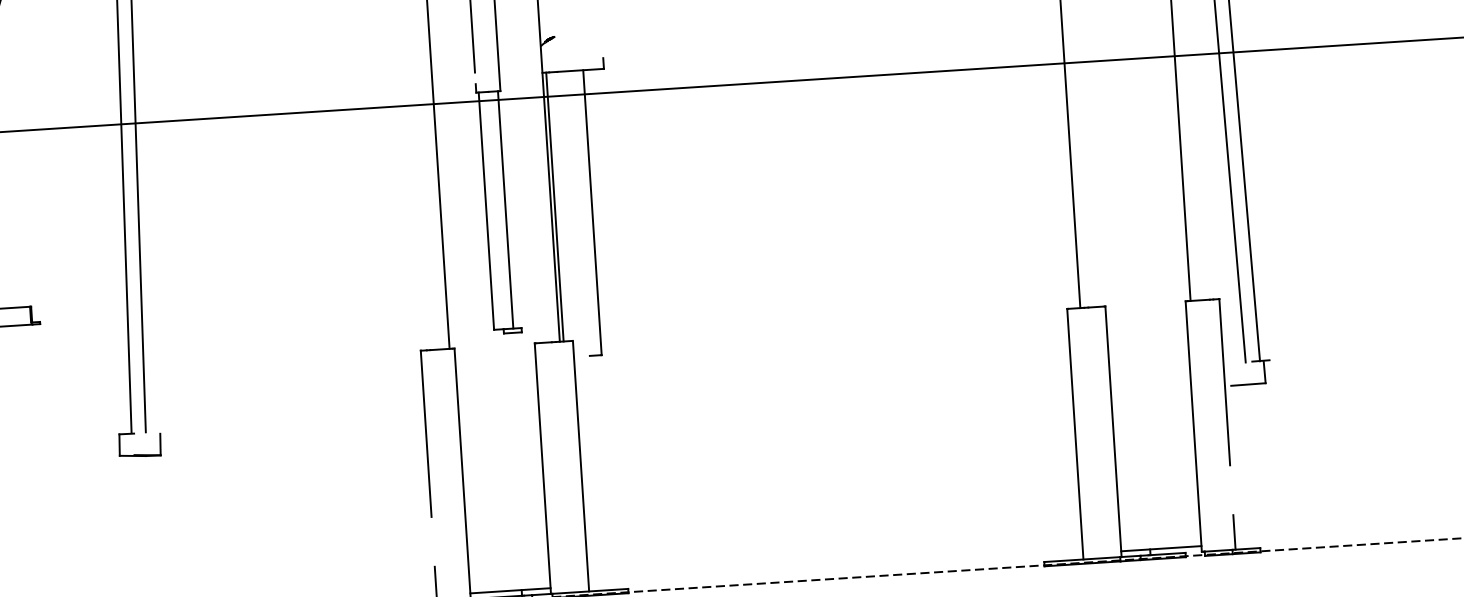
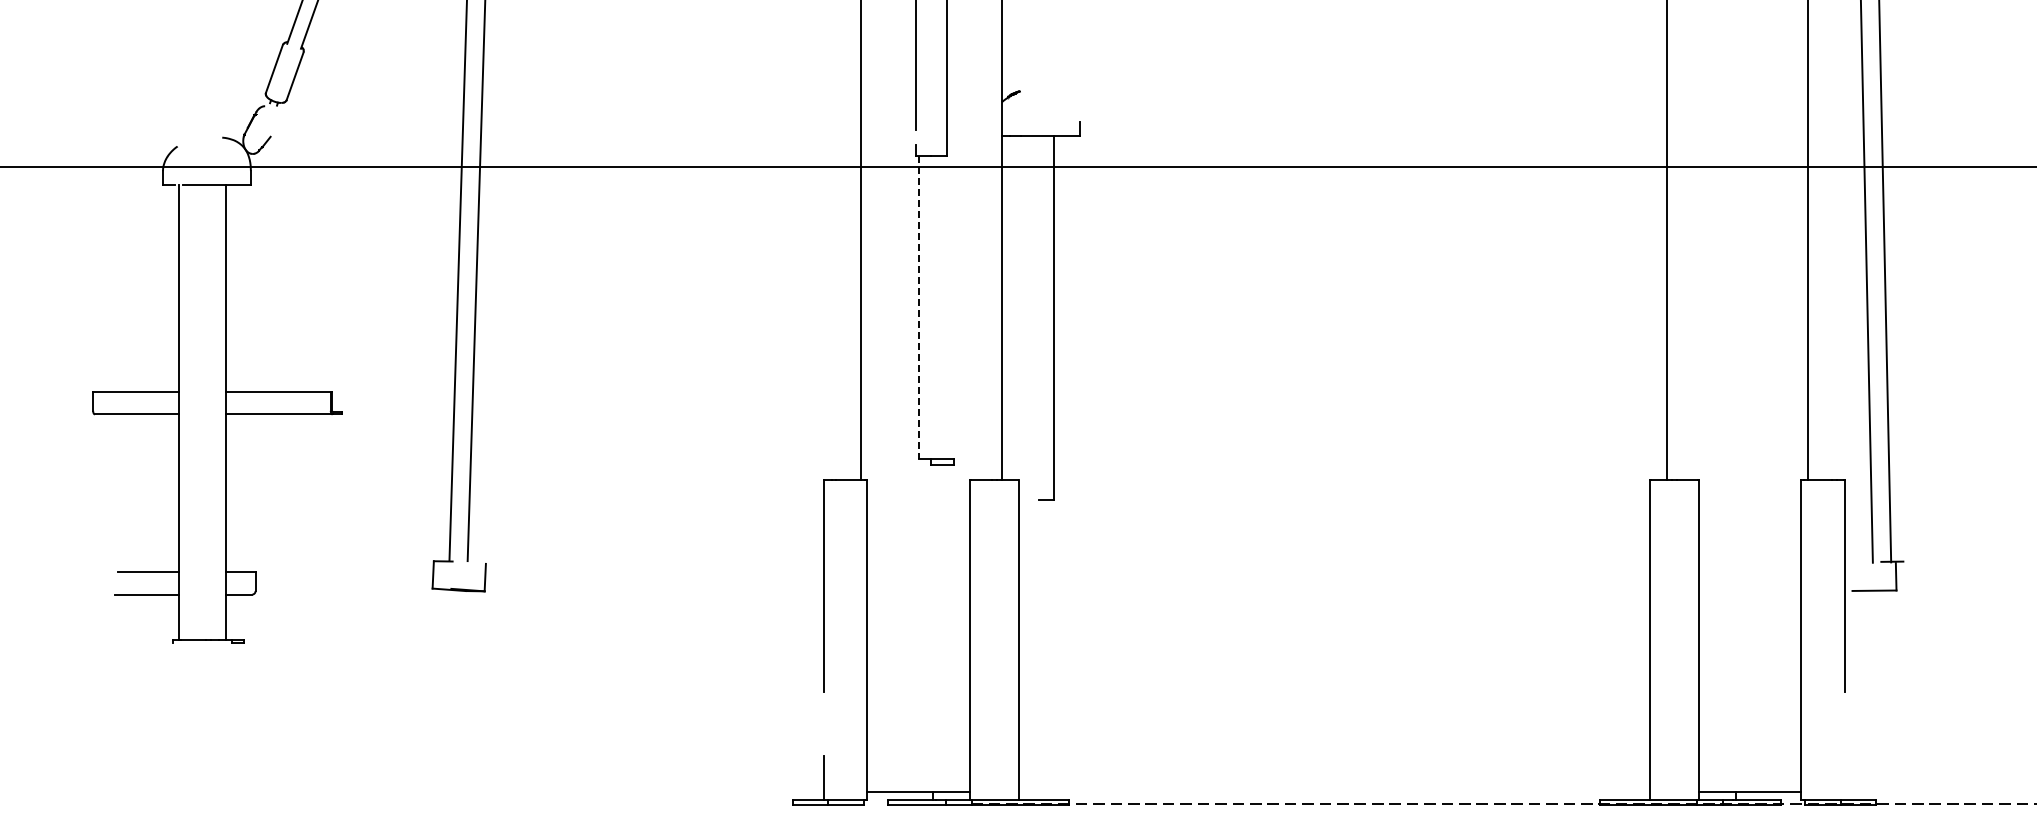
line: (554, 206) -> (1006, 307), removed
line: (505, 209) -> (943, 307), removed
line: (486, 211) -> (919, 307), solid -> dashed
line: (1234, 532) -> (1844, 777), removed

